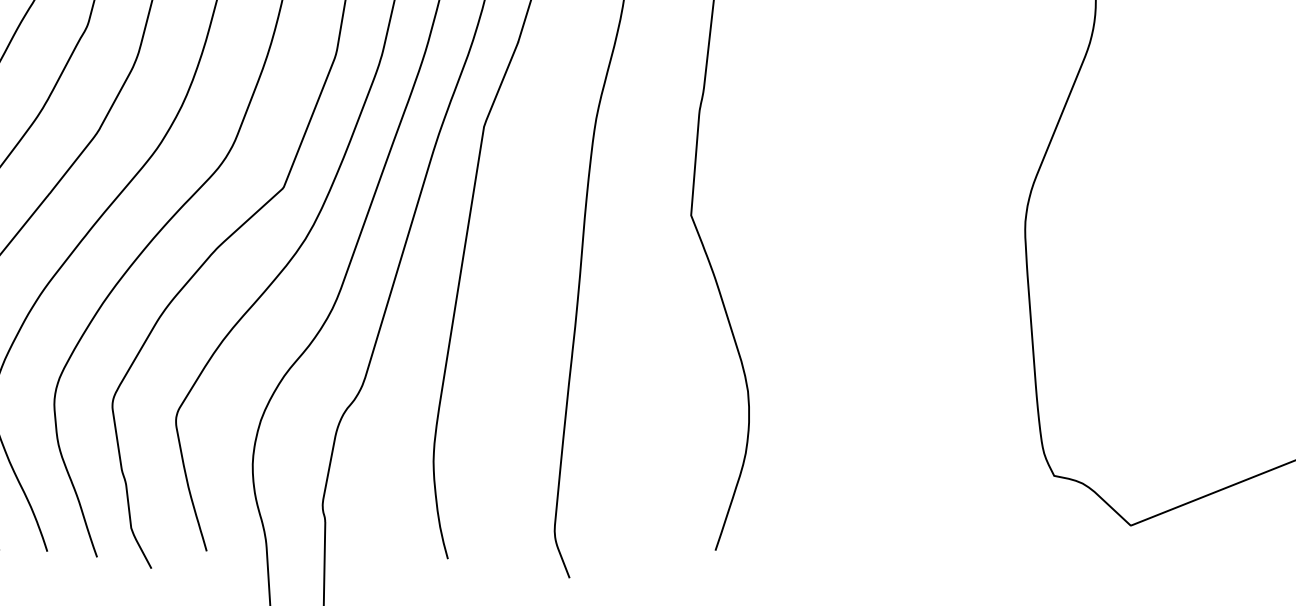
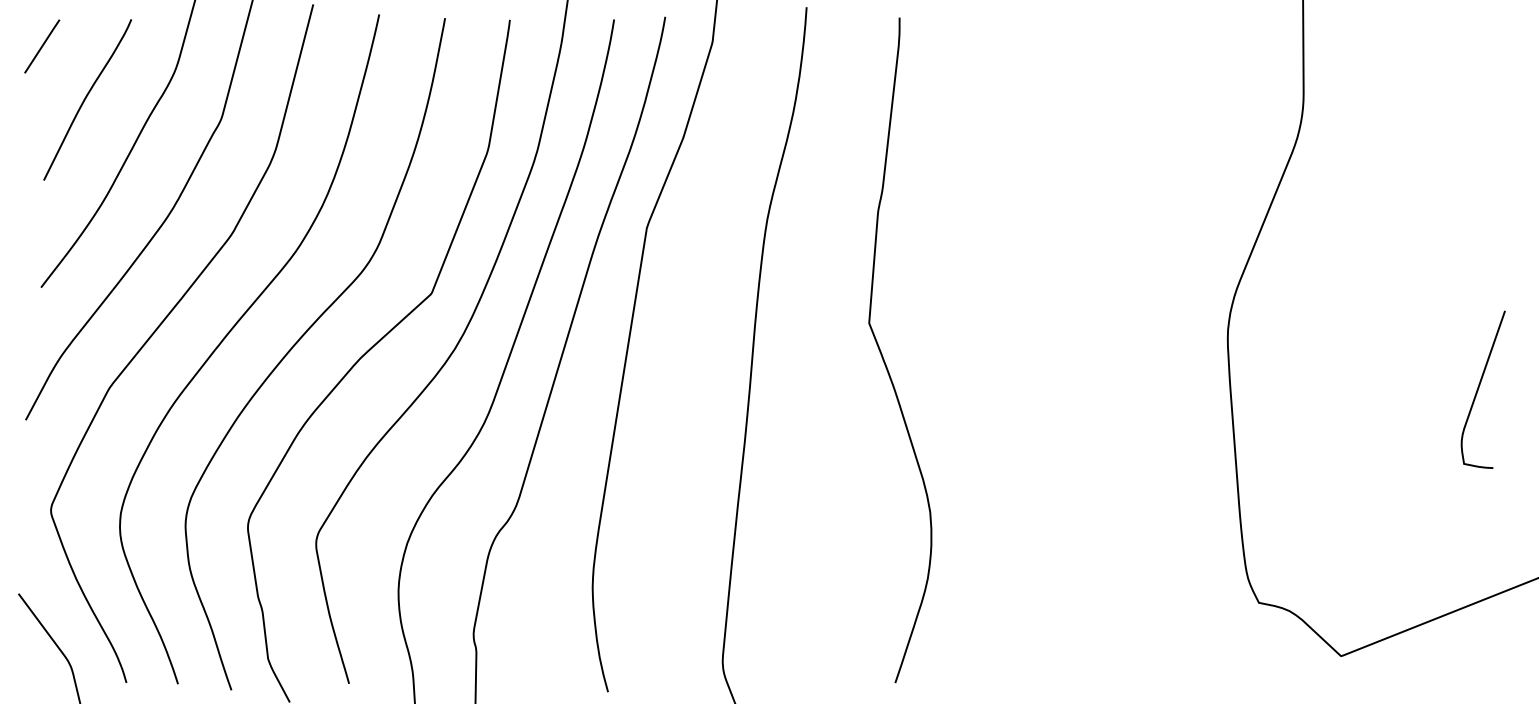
curve: (1259, 276) -> (1479, 388), added

